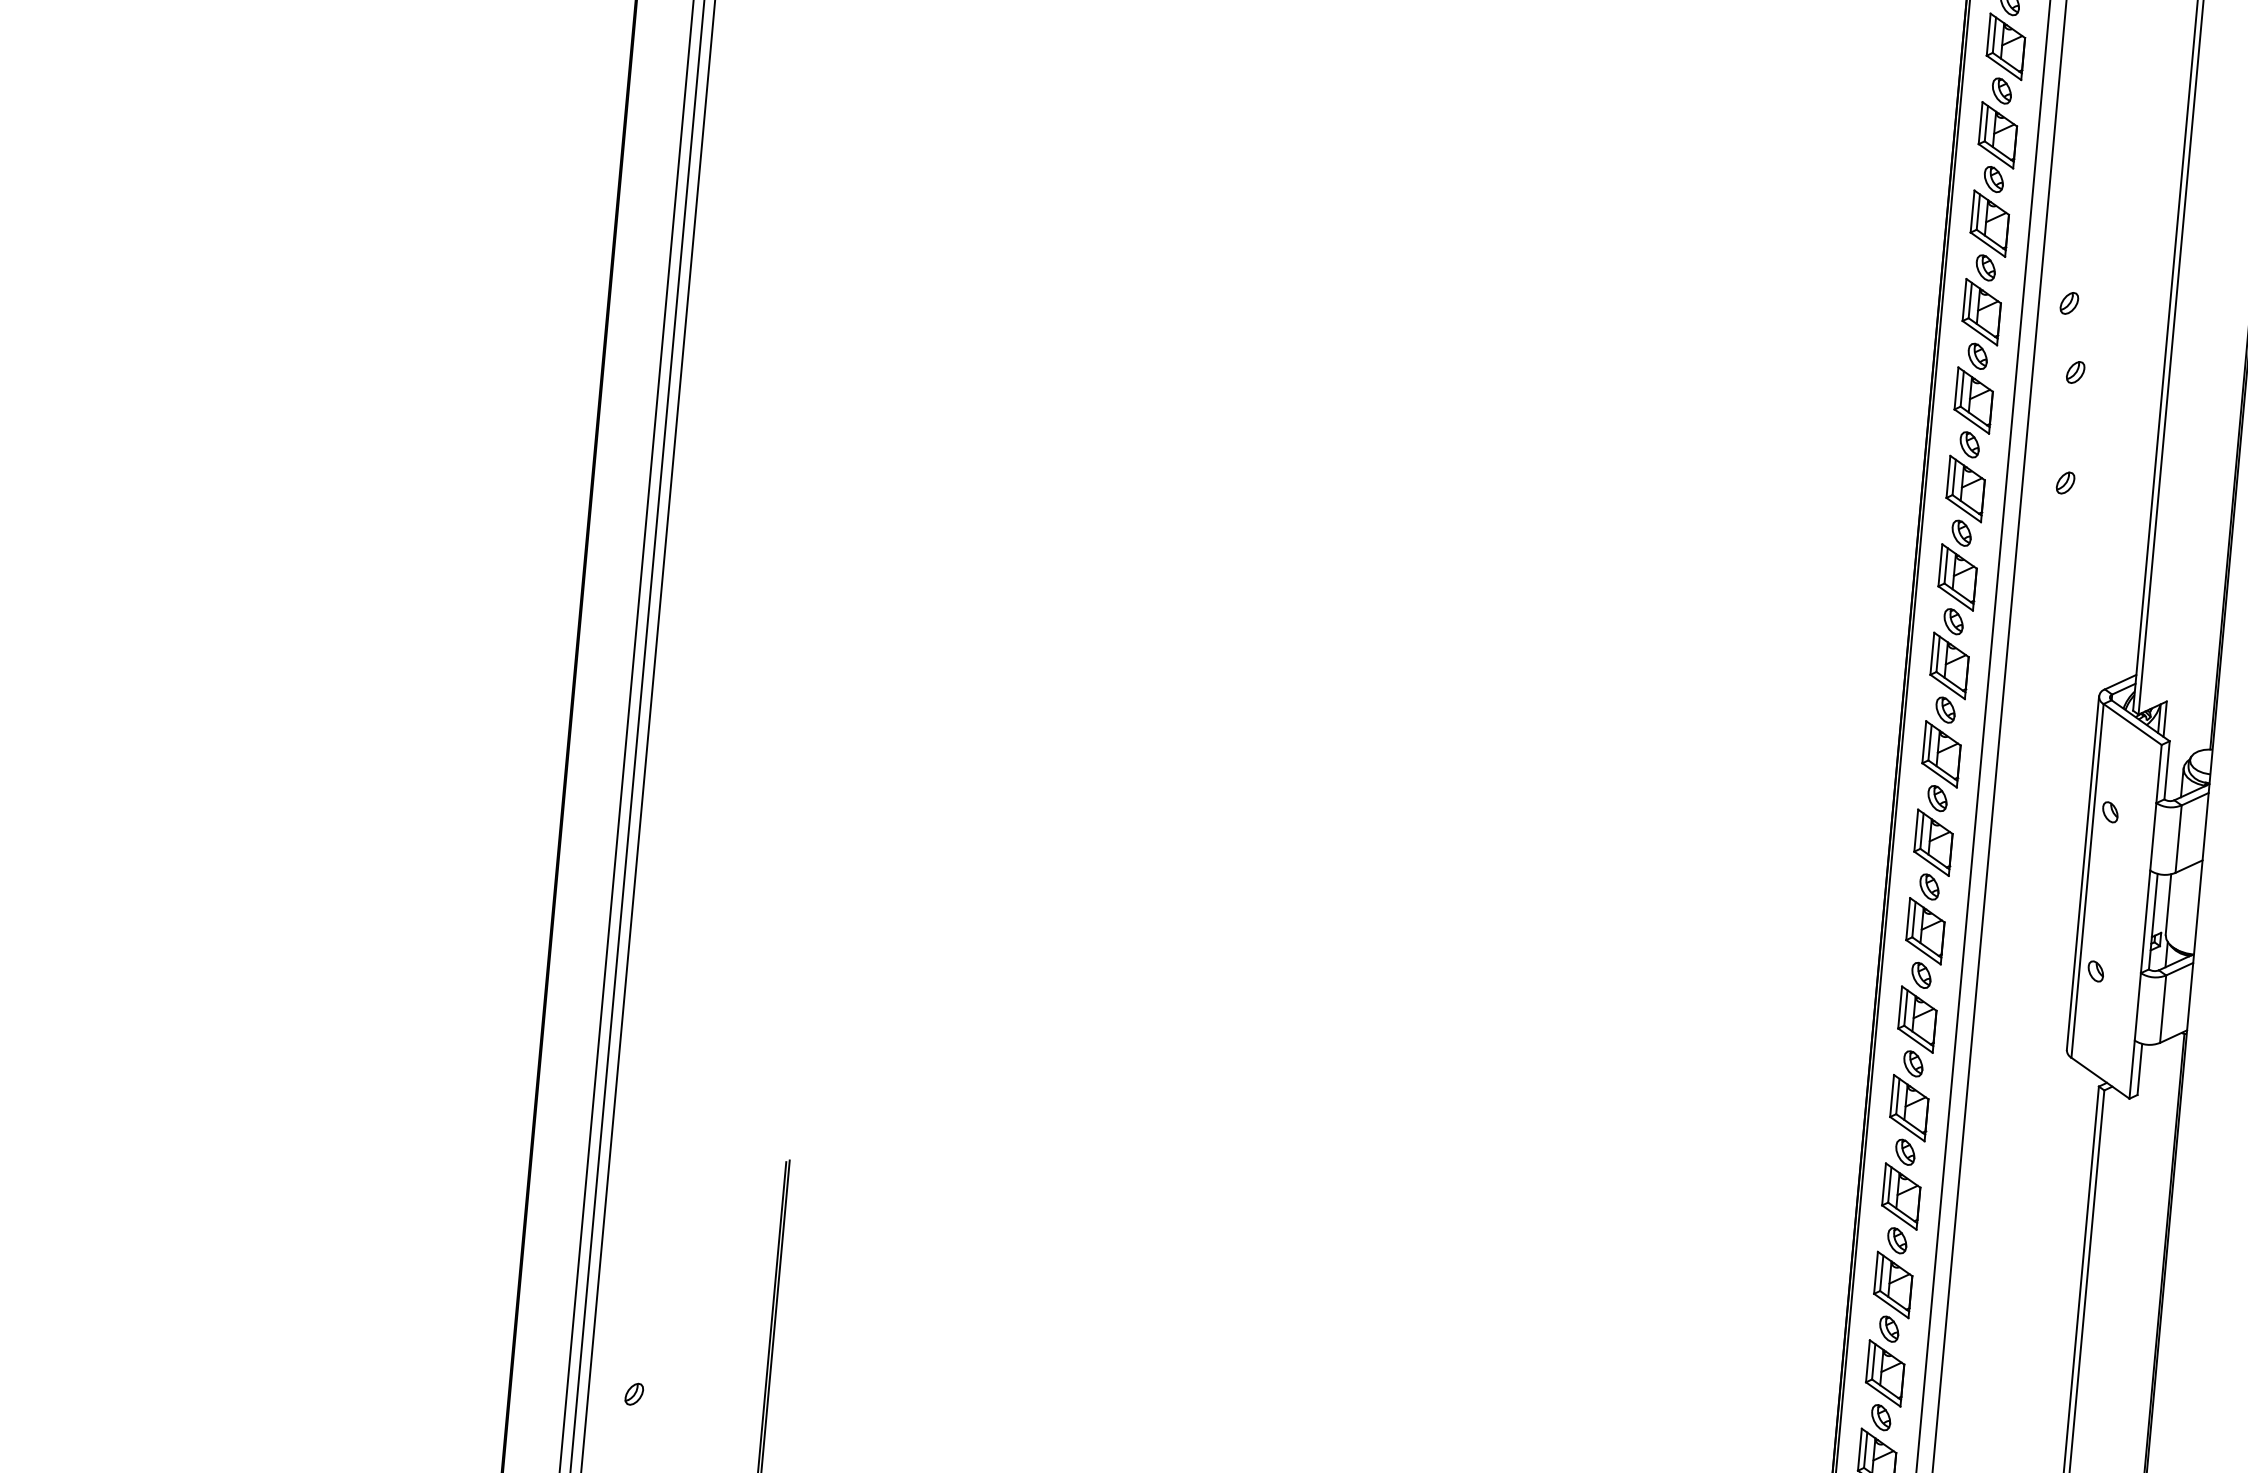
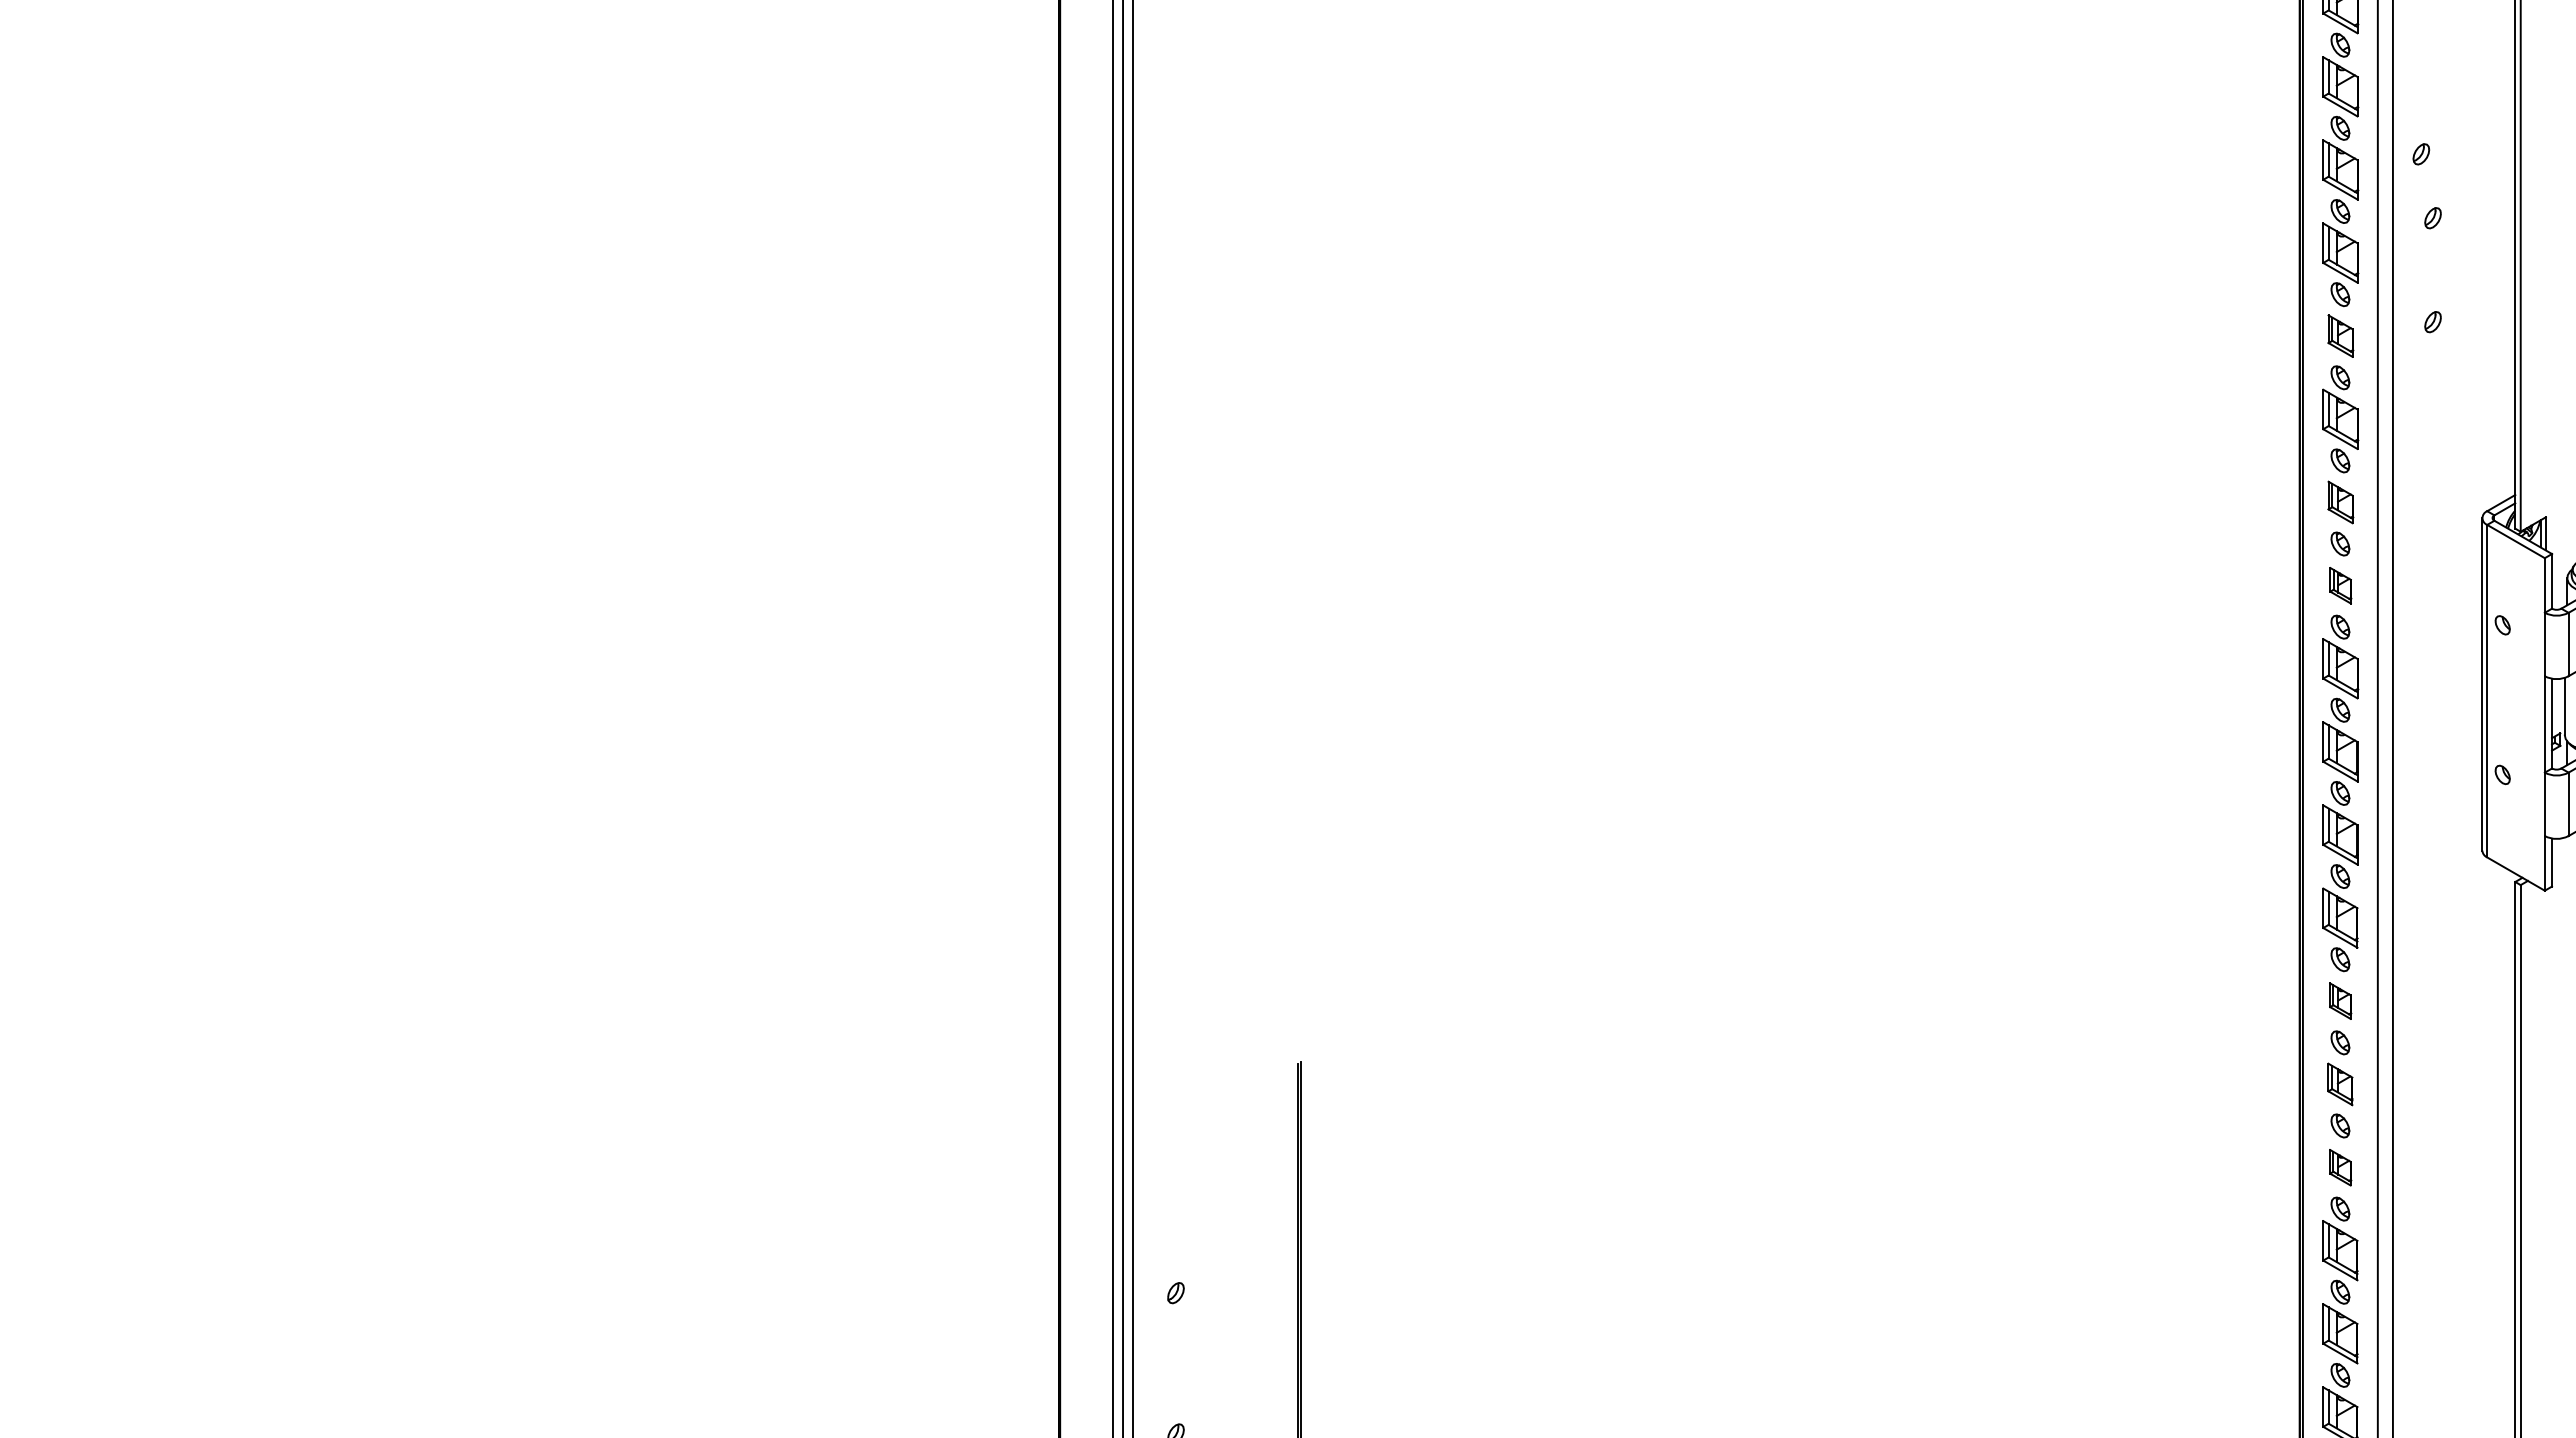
part: (1965, 488) -> (2340, 335), size x0.7
part: (1949, 665) -> (2340, 502), size x0.7
part: (1941, 754) -> (2340, 585), size x0.6
part: (1901, 1195) -> (2340, 1000), size x0.6
part: (1893, 1285) -> (2340, 1084), size x0.7
part: (1885, 1373) -> (2340, 1167), size x0.6

